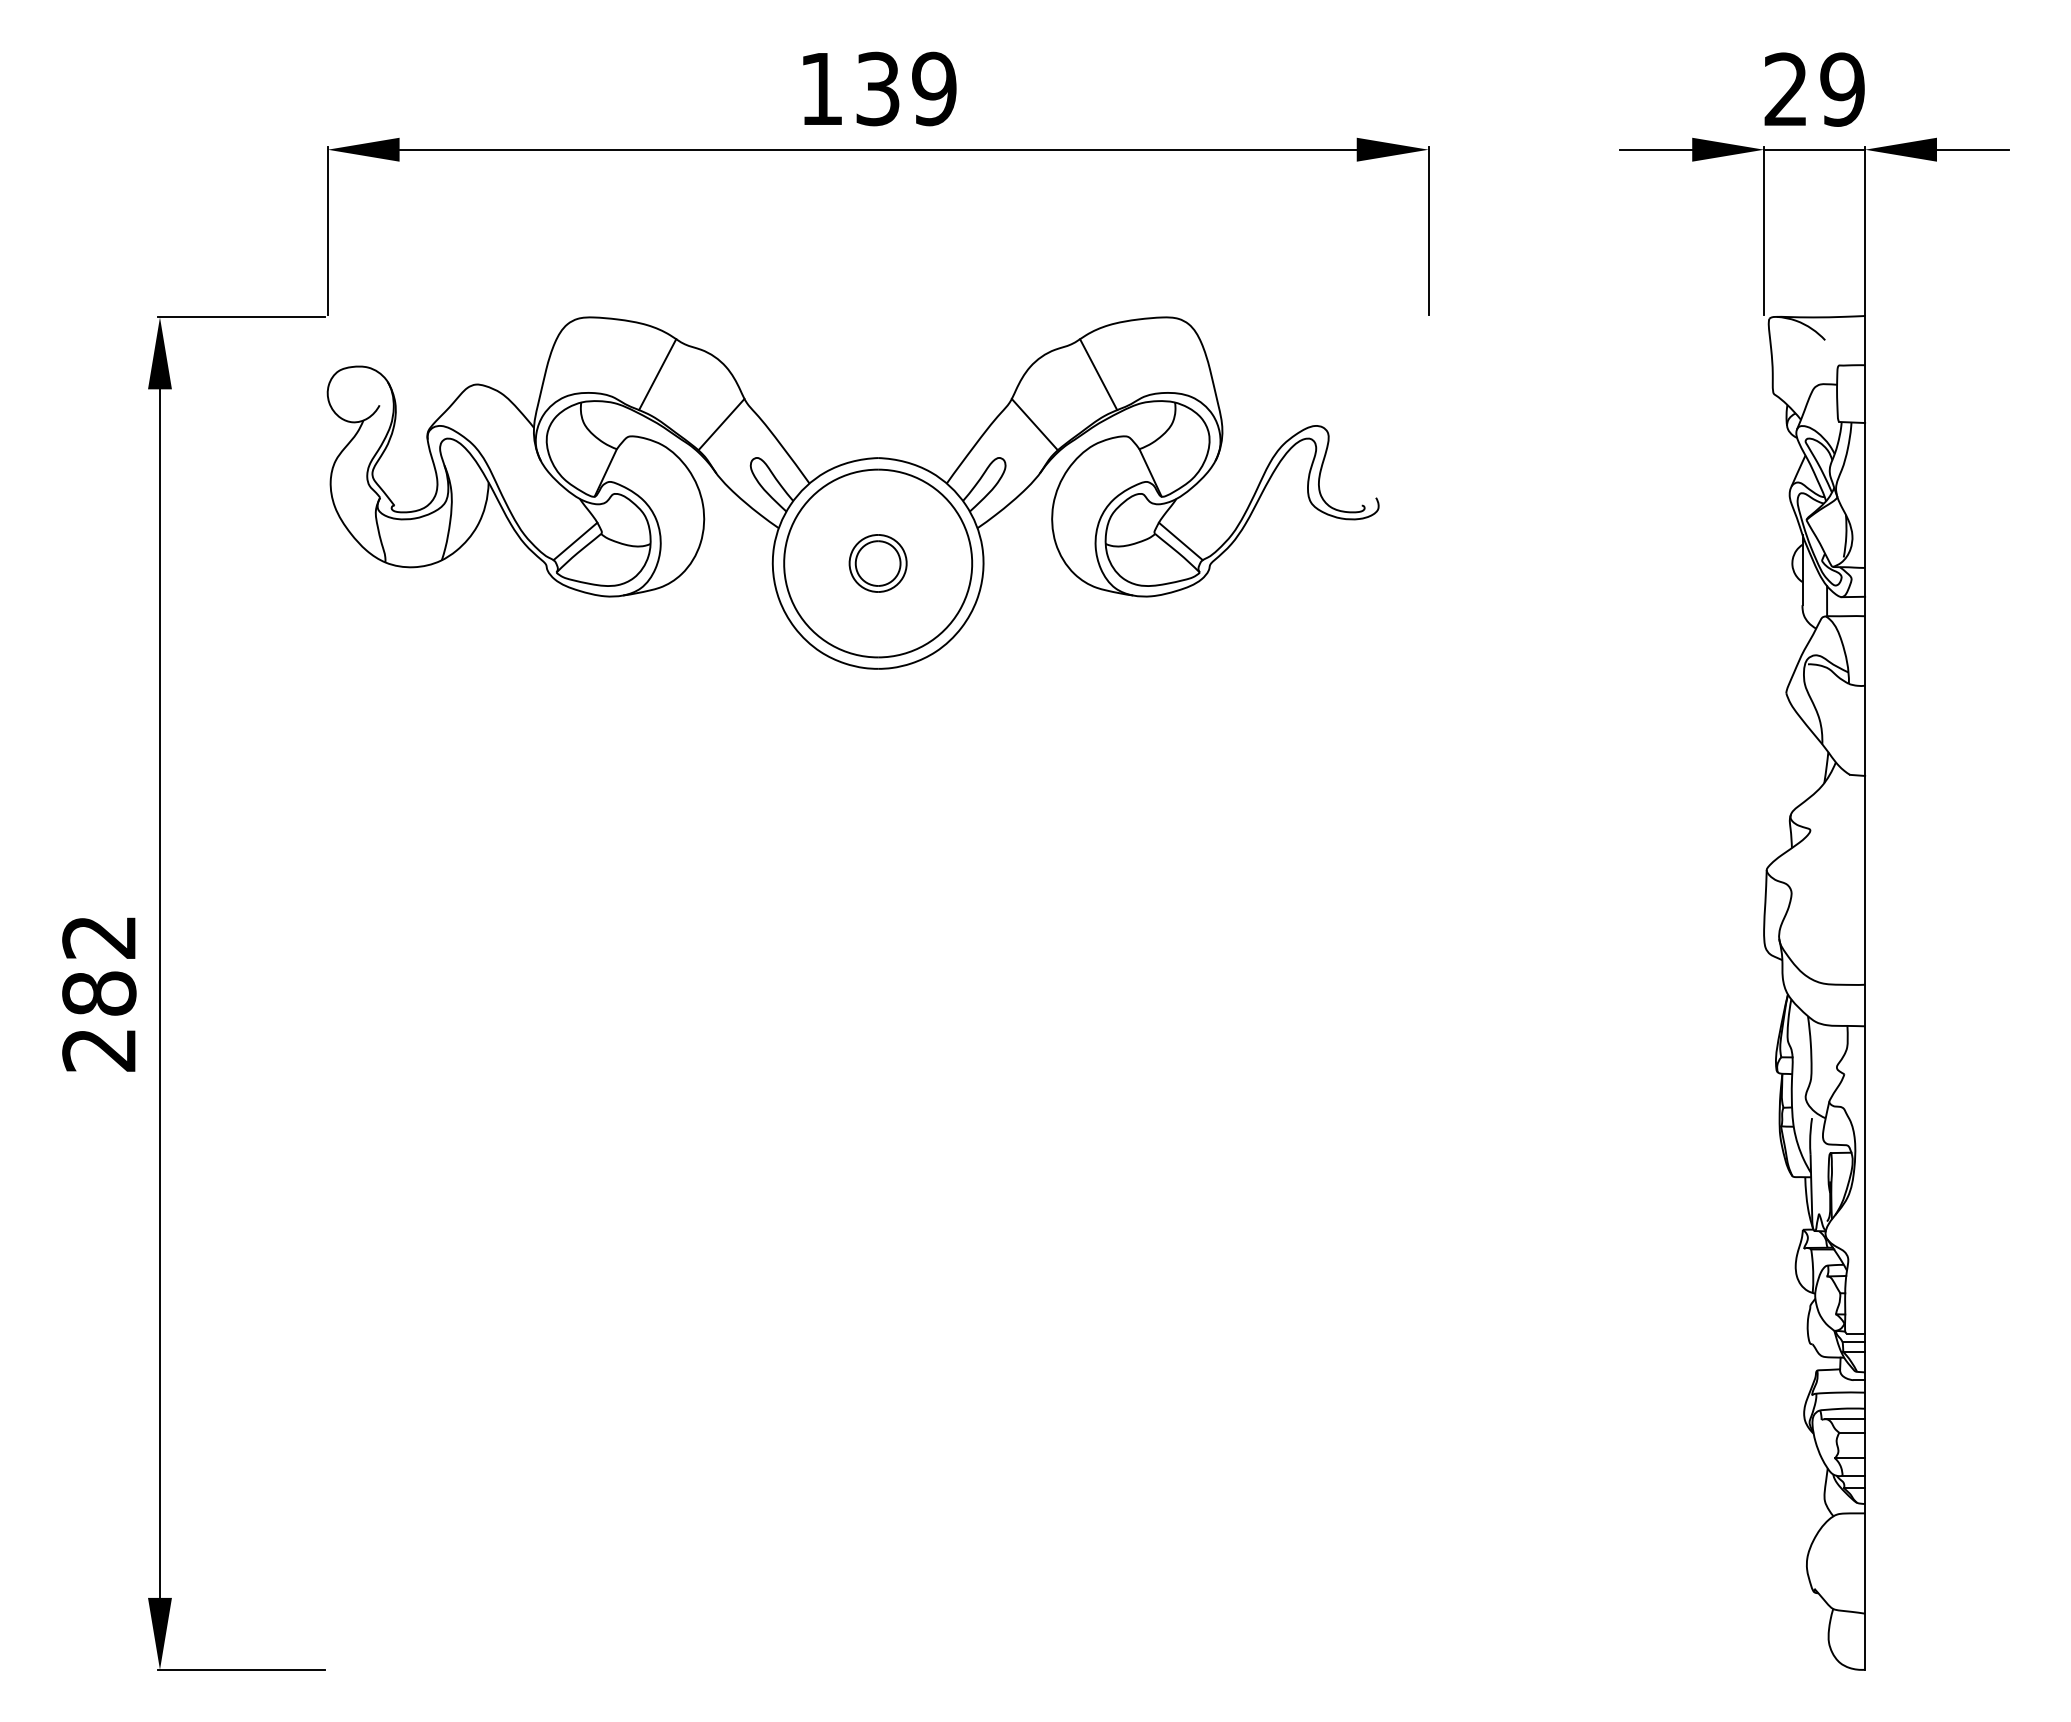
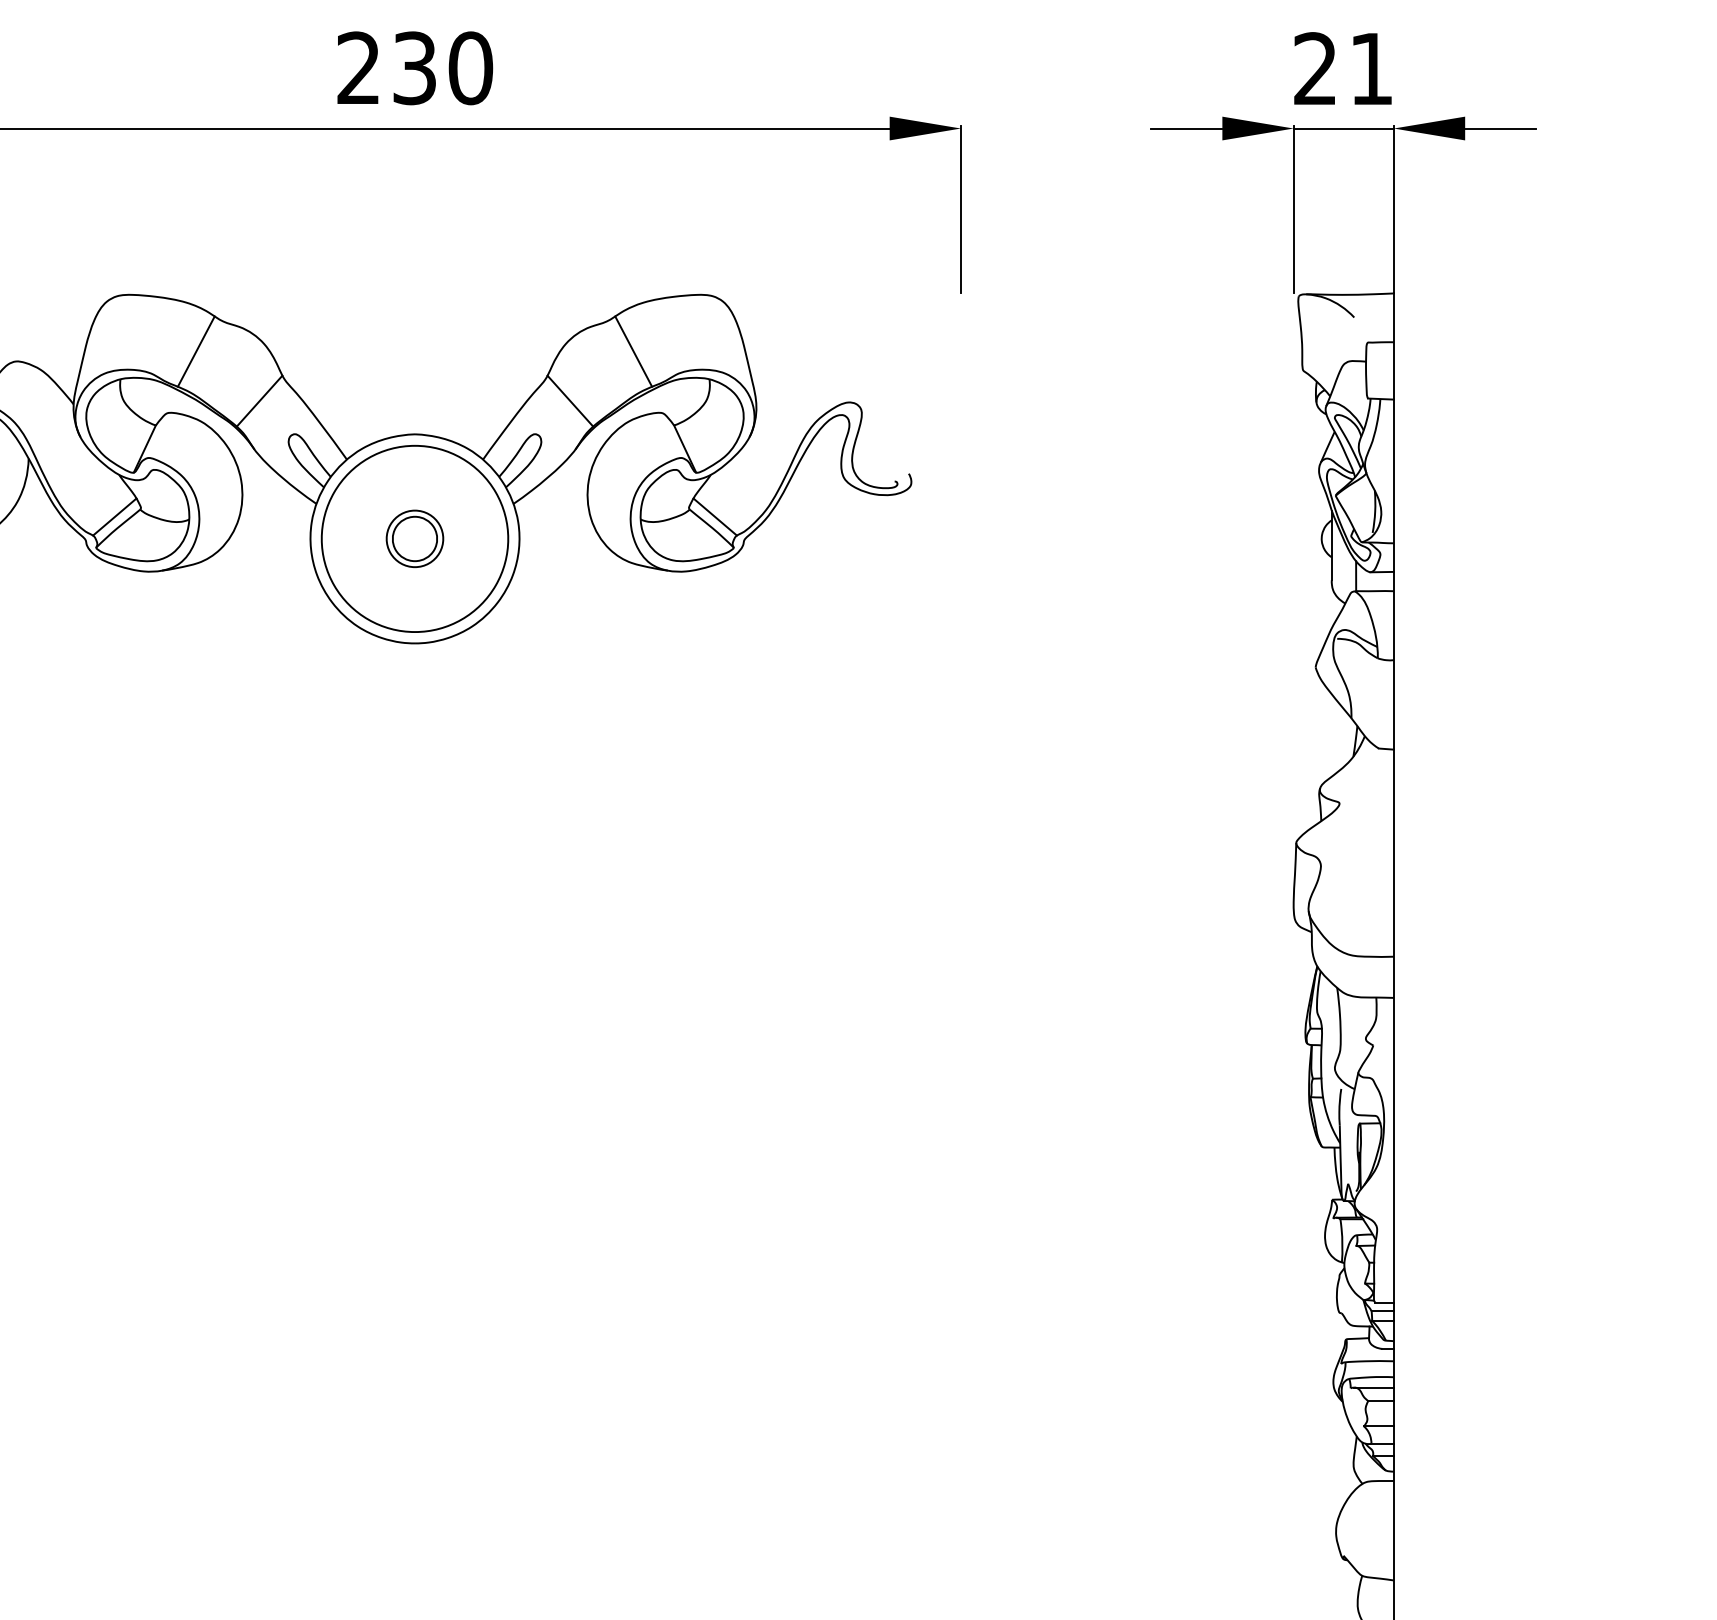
text: (878, 88) -> (415, 67), 139 -> 230
text: (1842, 89) -> (1371, 68), 29 -> 21

